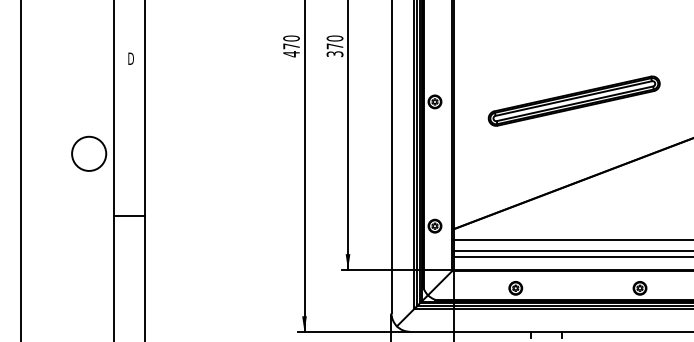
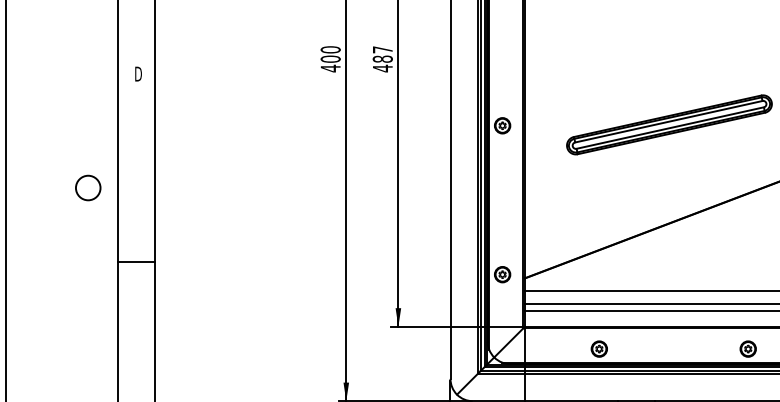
text: (291, 46) -> (330, 59), 470 -> 400
text: (334, 46) -> (382, 59), 370 -> 487
circle: (89, 153) -> (88, 187), size x0.6

